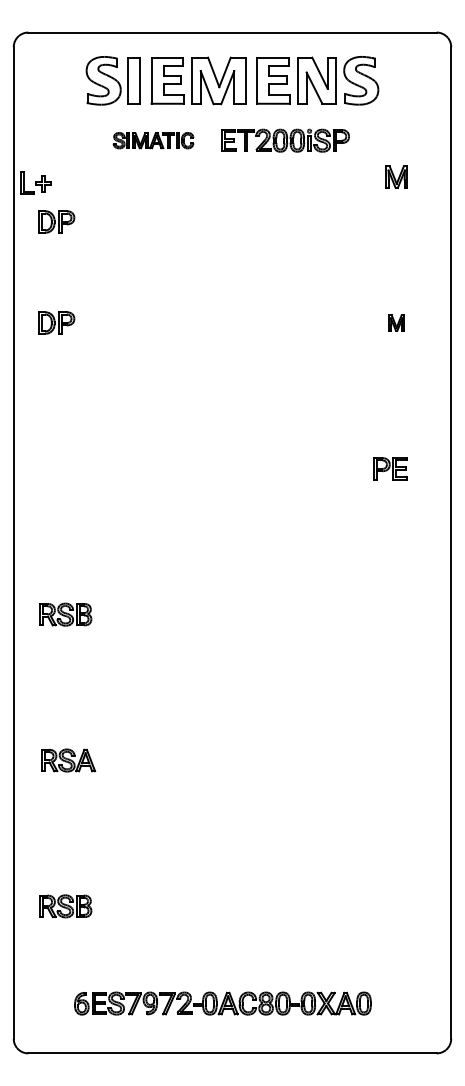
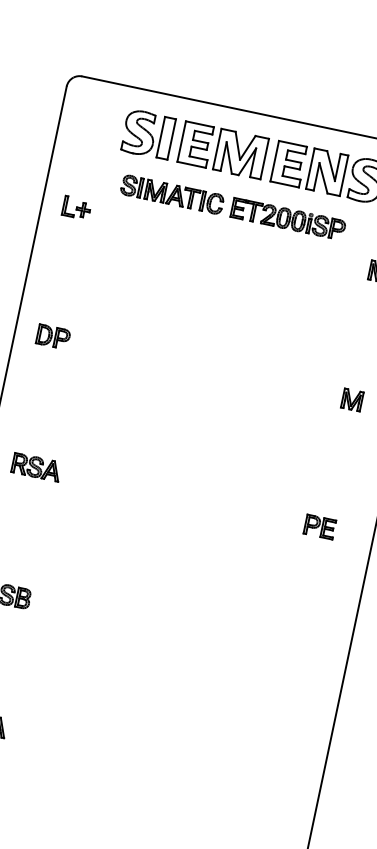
part: (153, 140) -> (172, 194), size x1.43
part: (35, 182) -> (76, 207), moved
part: (56, 221) -> (72, 247), removed
part: (396, 322) -> (352, 399), size x1.43
part: (68, 468) -> (36, 467), added

